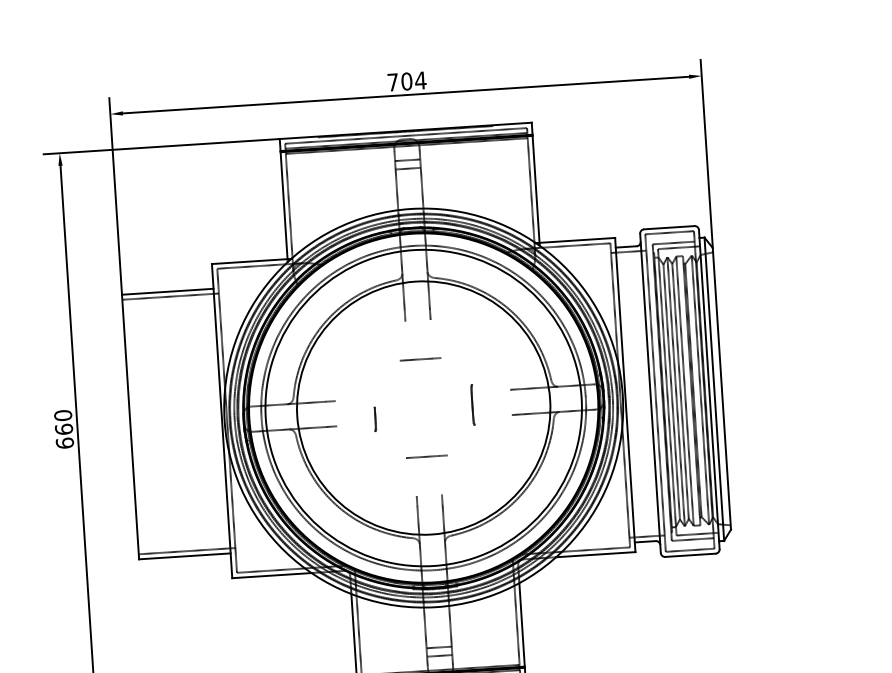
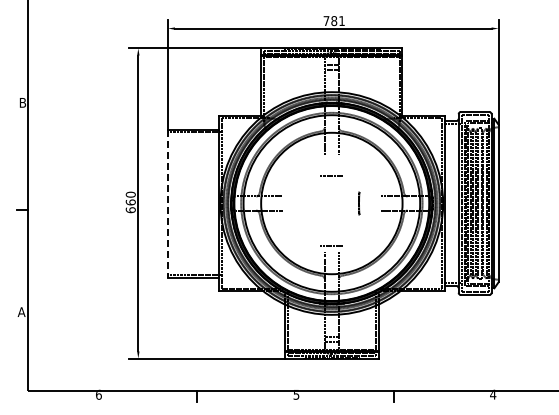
text: (414, 80) -> (338, 20), 704 -> 781
line: (375, 420) -> (304, 208), removed
line: (129, 427) -> (167, 203), solid -> dashed
line: (426, 456) -> (331, 245), moved

